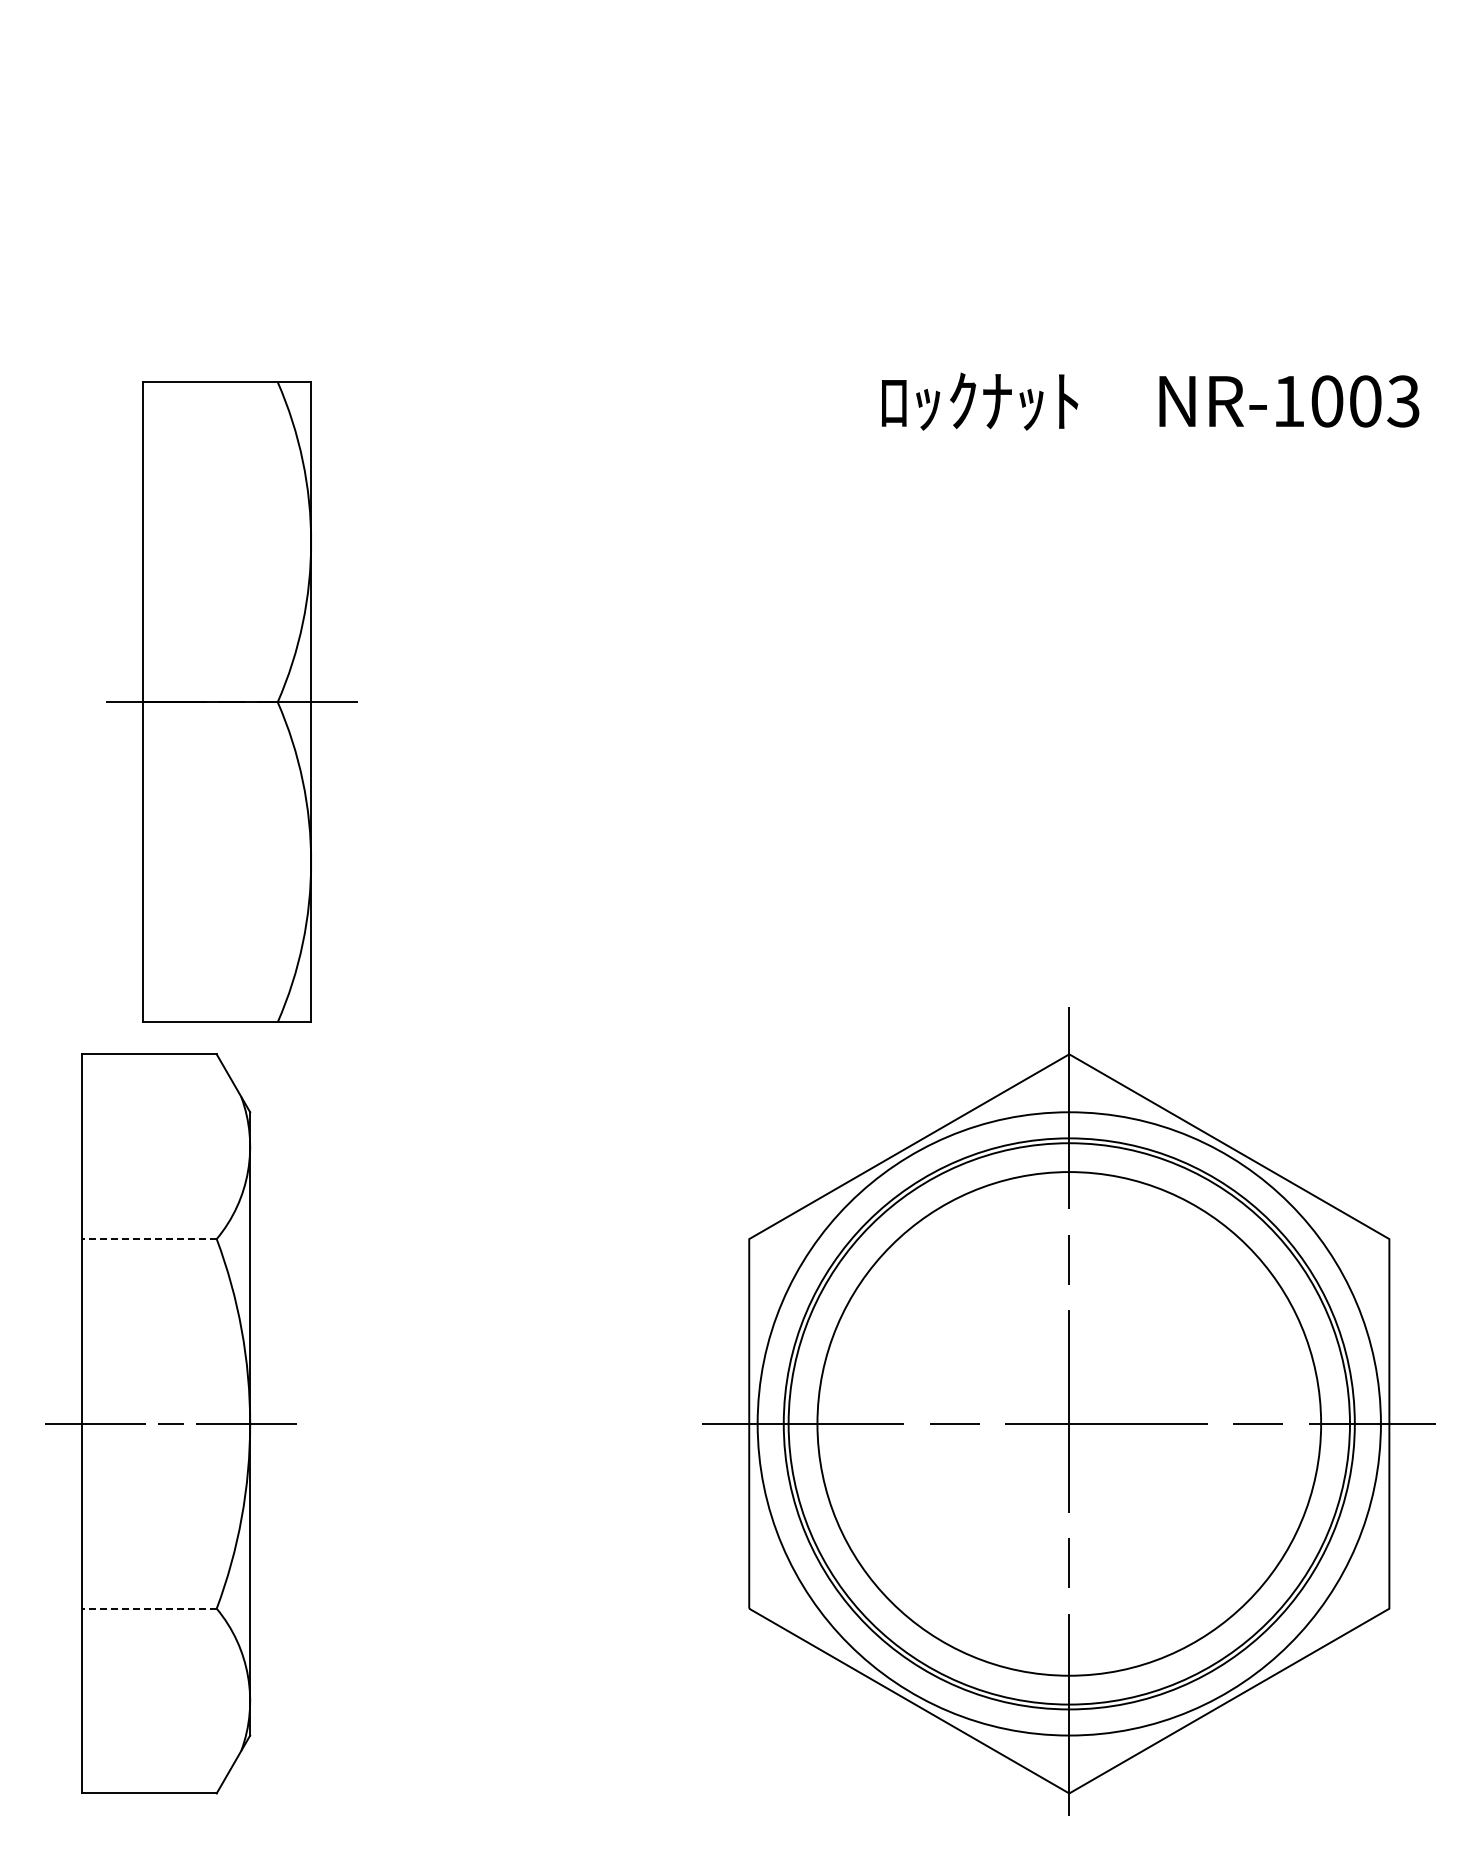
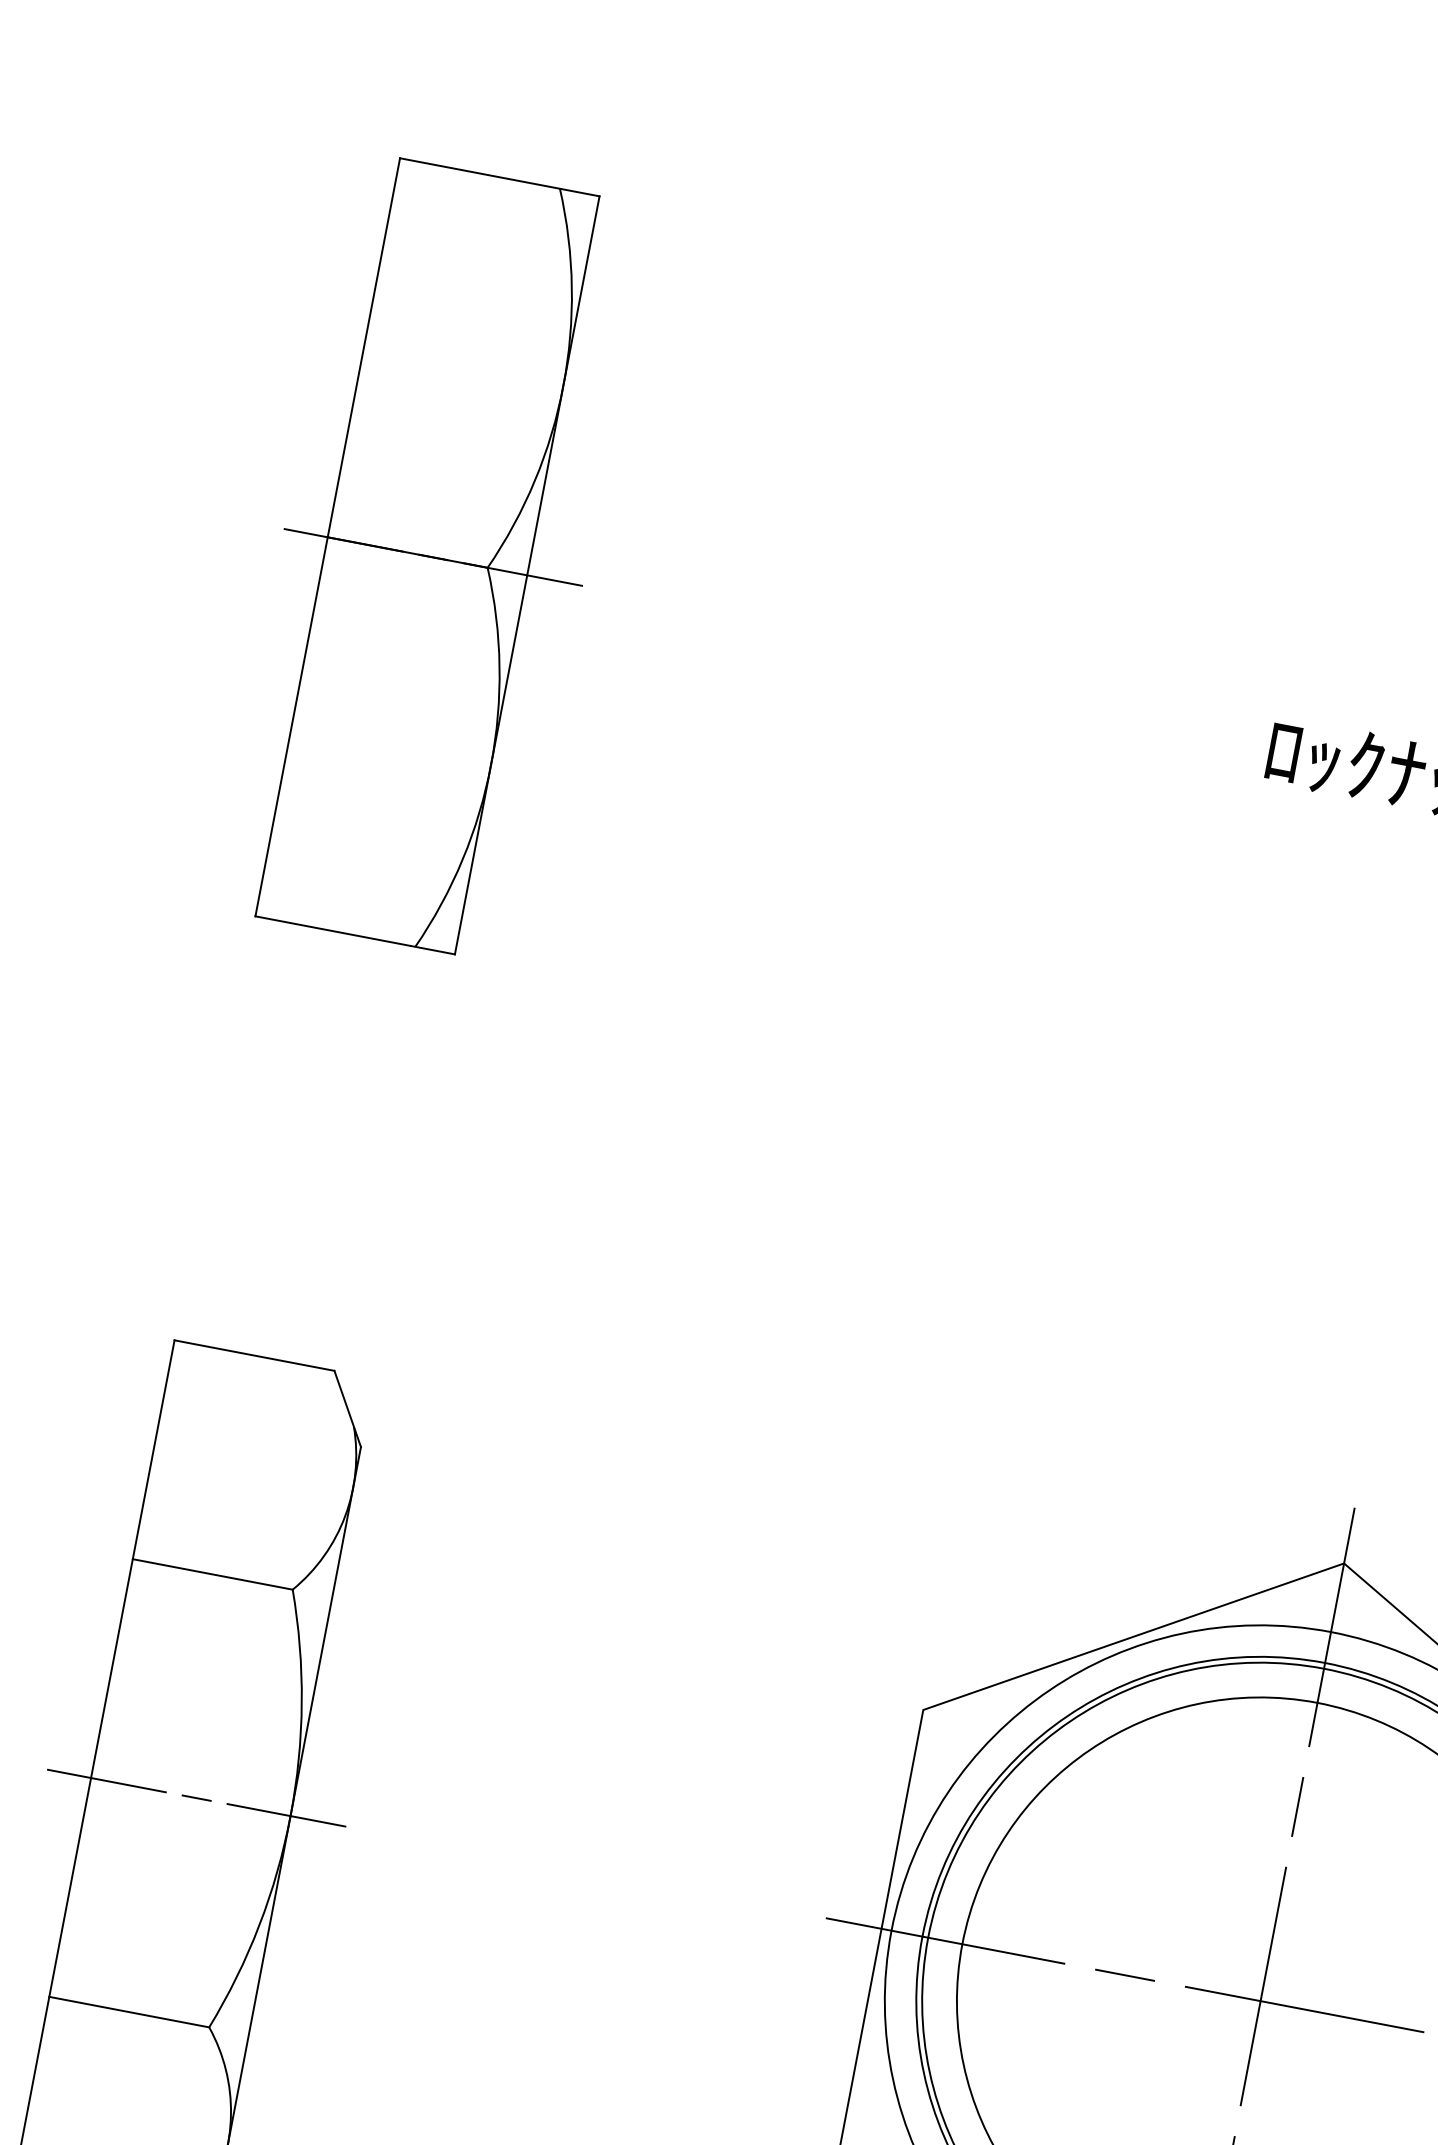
part: (231, 701) -> (433, 556), moved
line: (148, 1239) -> (211, 1574), dashed -> solid
line: (148, 1608) -> (128, 2011), dashed -> solid

